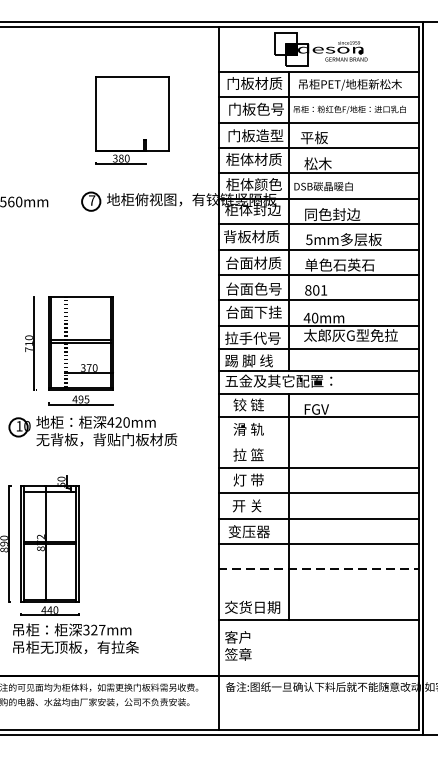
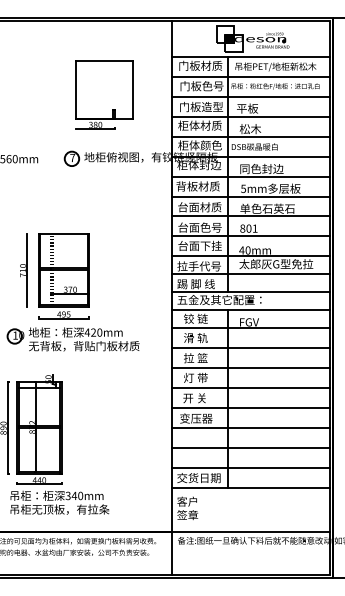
line: (318, 442) -> (250, 348), added
line: (318, 569) -> (250, 448), dashed -> solid
line: (318, 595) -> (250, 468), added
text: (98, 629) -> (77, 495), 327mm -> 340mm

